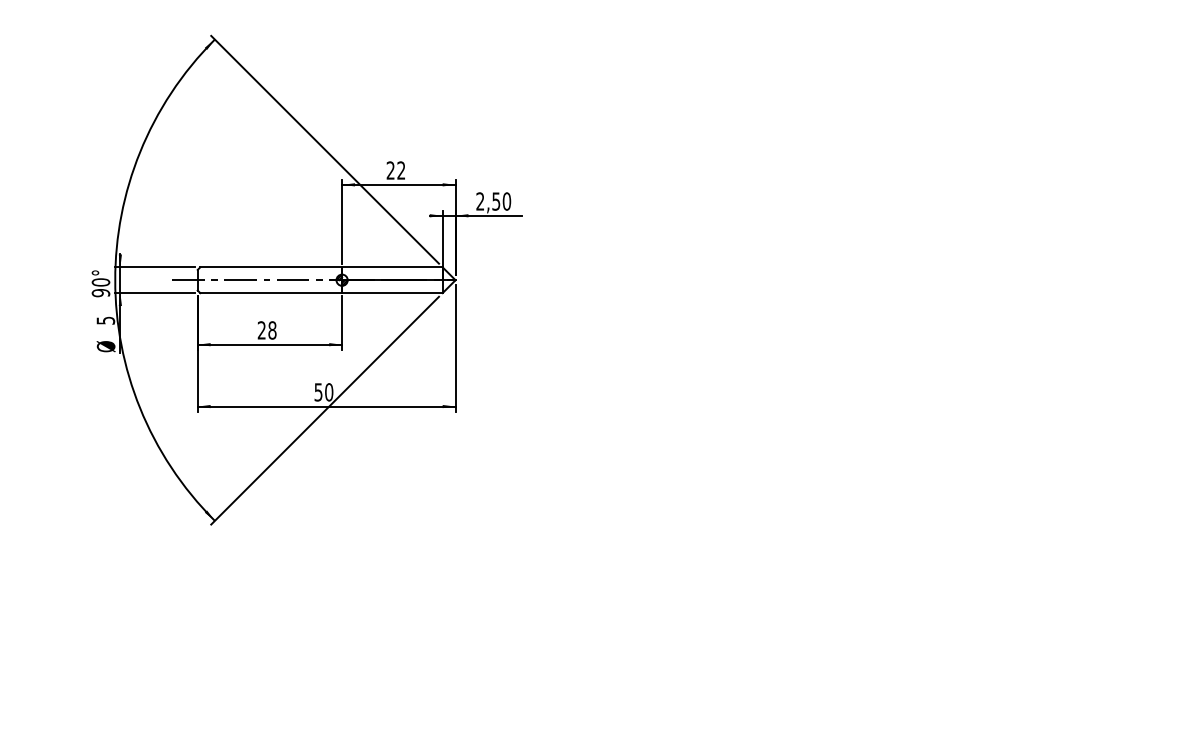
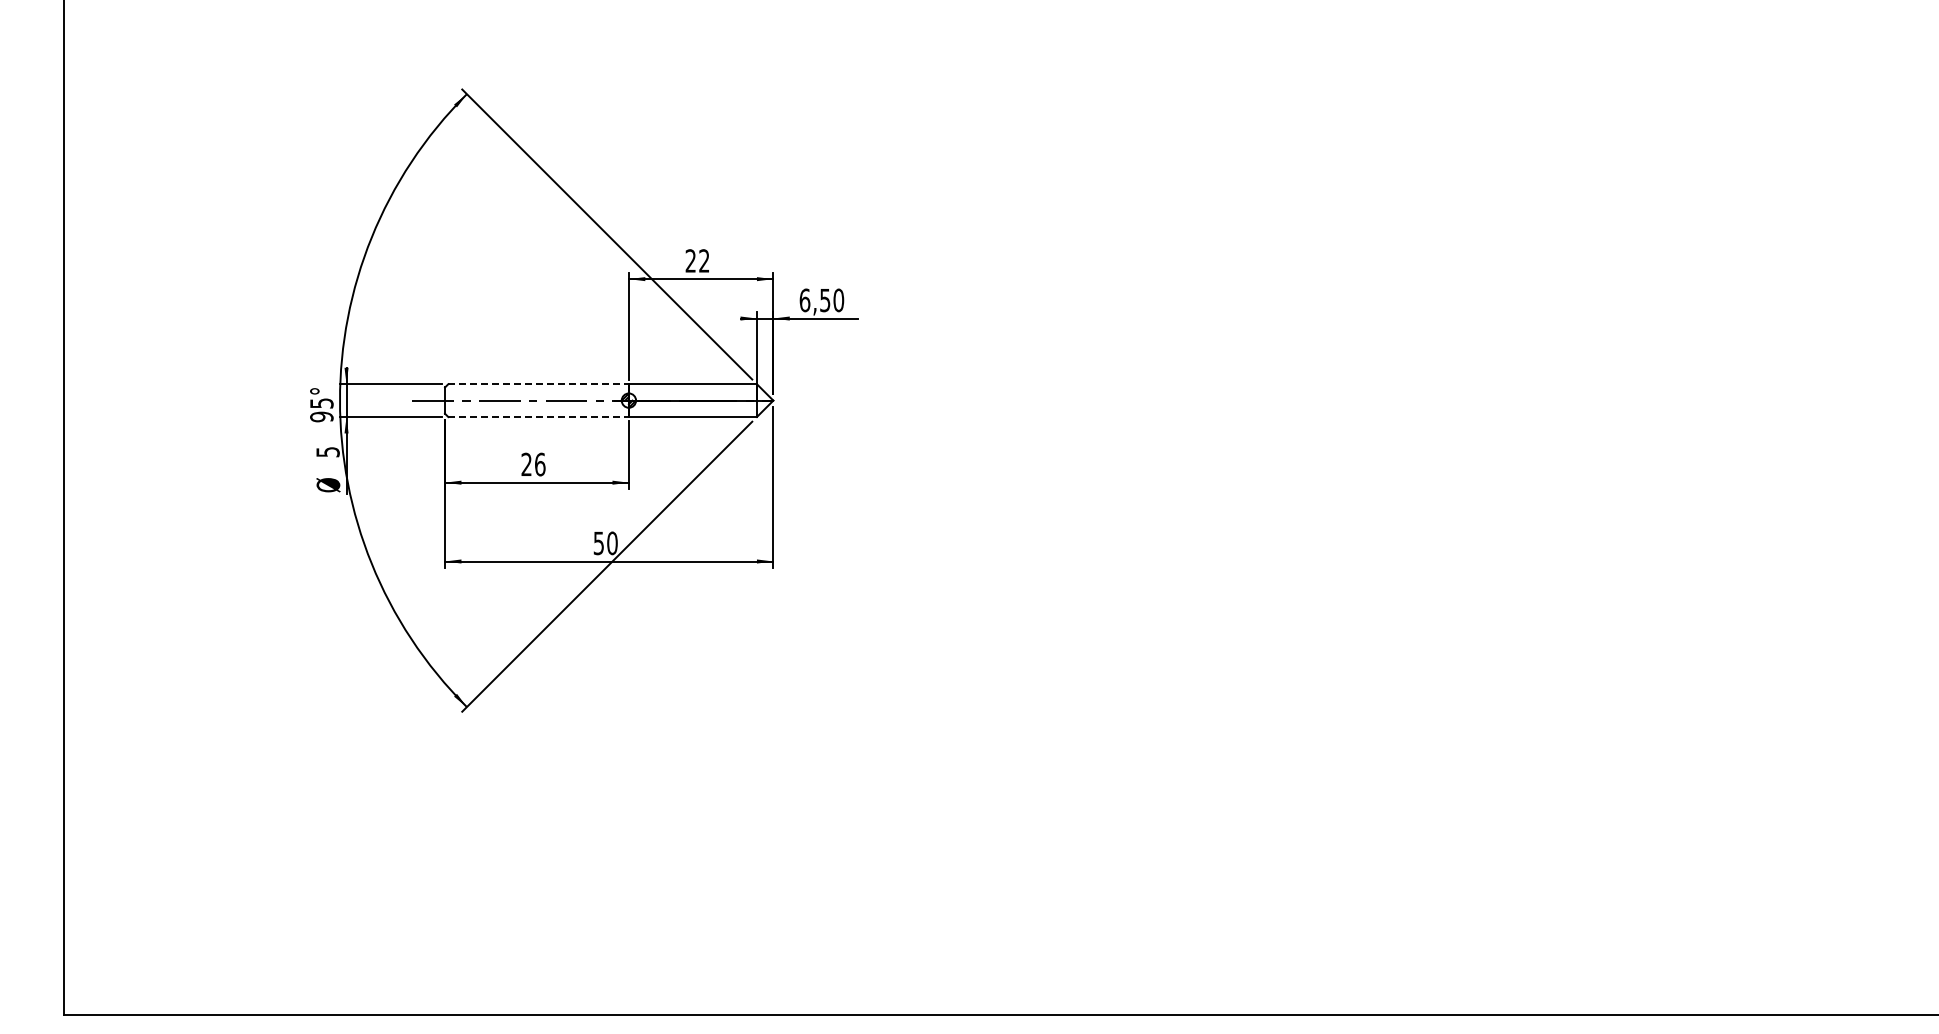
text: (480, 201) -> (804, 300), 2,50 -> 6,50
line: (271, 267) -> (539, 384), solid -> dashed
text: (100, 282) -> (321, 403), 90° -> 95°
line: (271, 293) -> (539, 417), solid -> dashed
text: (272, 330) -> (540, 464), 28 -> 26

